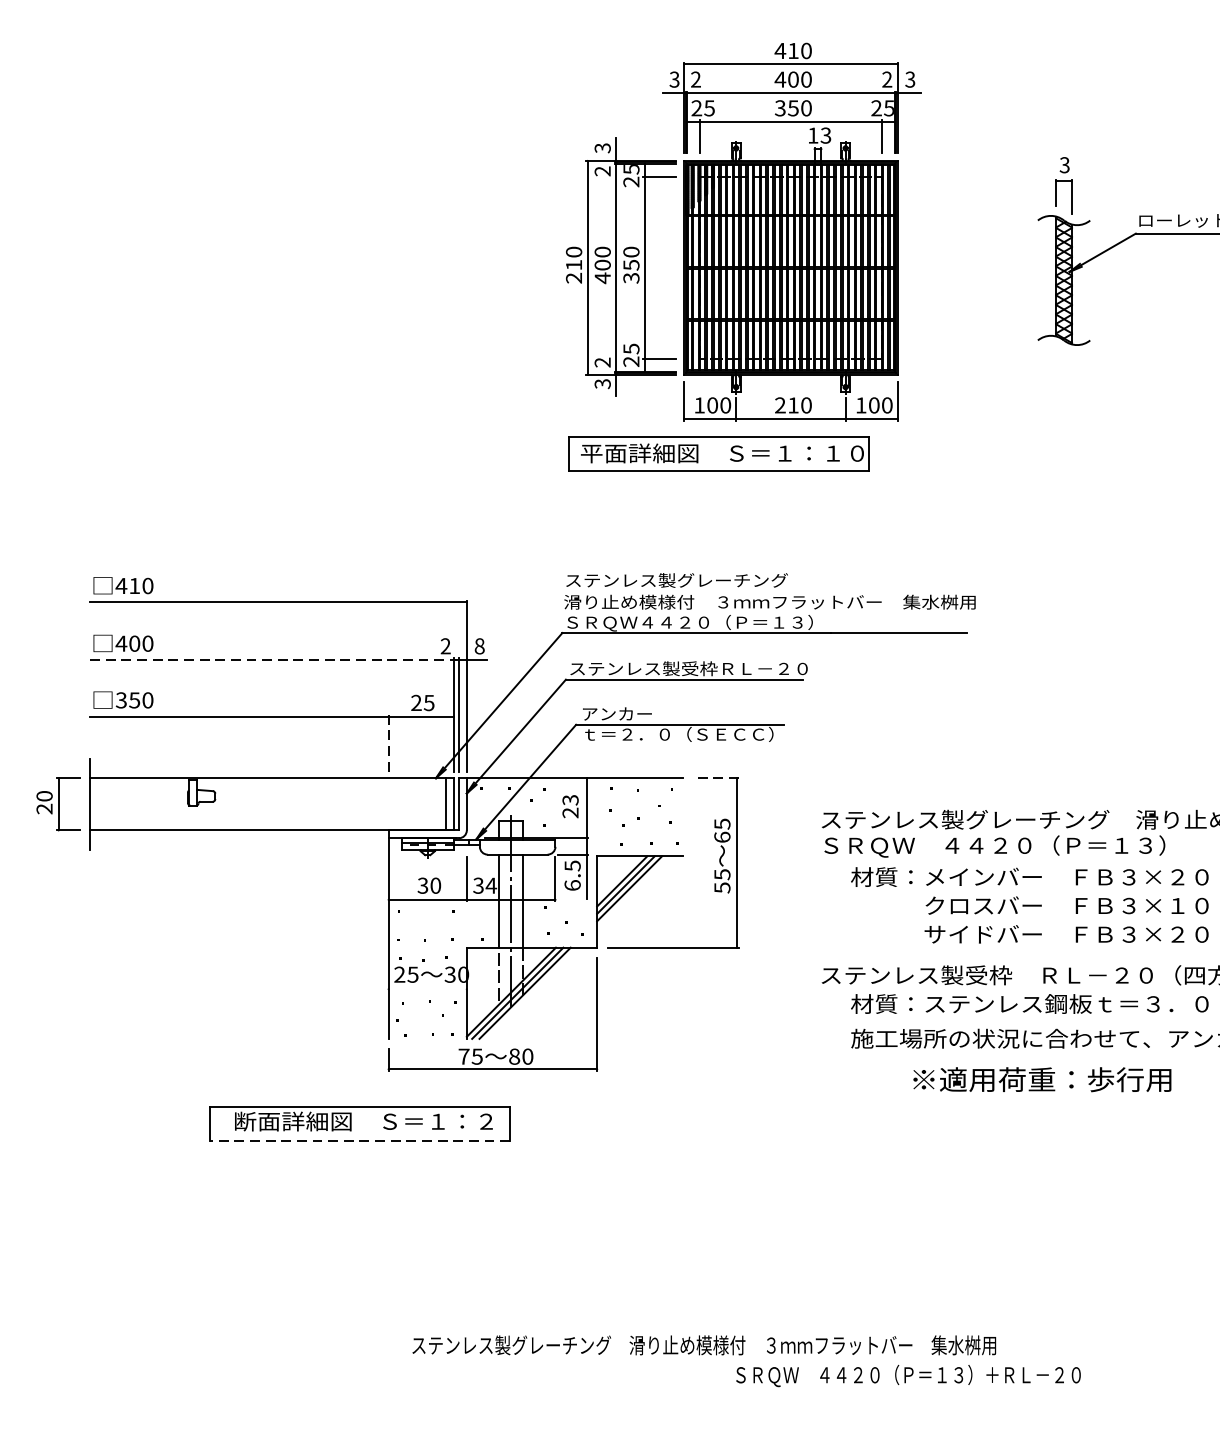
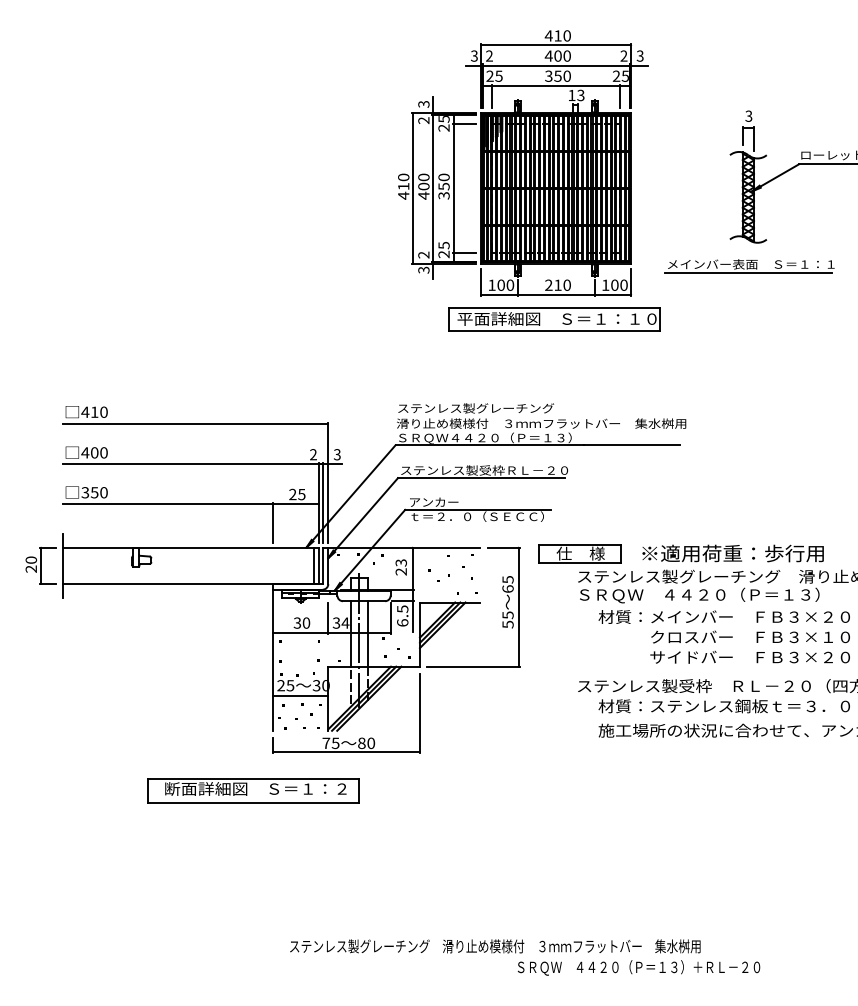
text: (573, 277) -> (403, 195), 210 -> 410
part: (1065, 378) -> (749, 266), added
part: (718, 454) -> (554, 319), moved
text: (479, 646) -> (337, 454), 8 -> 3
line: (272, 660) -> (191, 464), dashed -> solid
line: (388, 742) -> (273, 522), dashed -> solid
line: (715, 778) -> (503, 547), dashed -> solid
part: (823, 786) -> (579, 553), added
line: (427, 988) -> (300, 695), added
text: (1041, 1079) -> (732, 553), moved
line: (359, 1140) -> (252, 802), dashed -> solid

